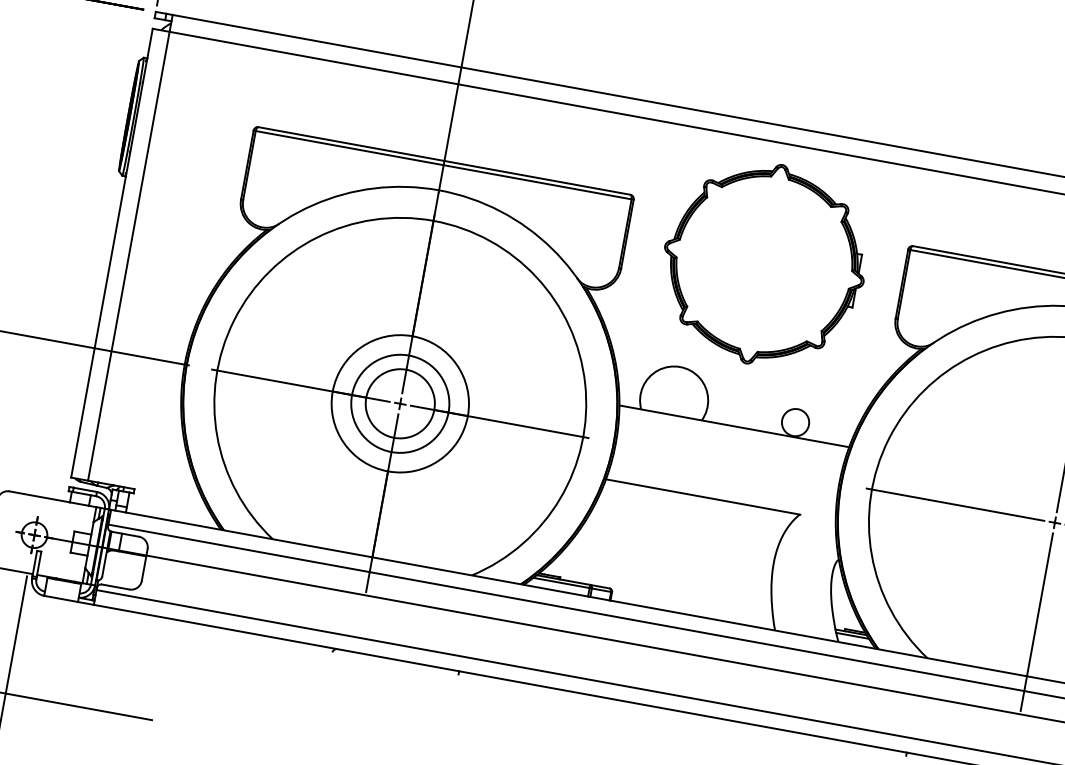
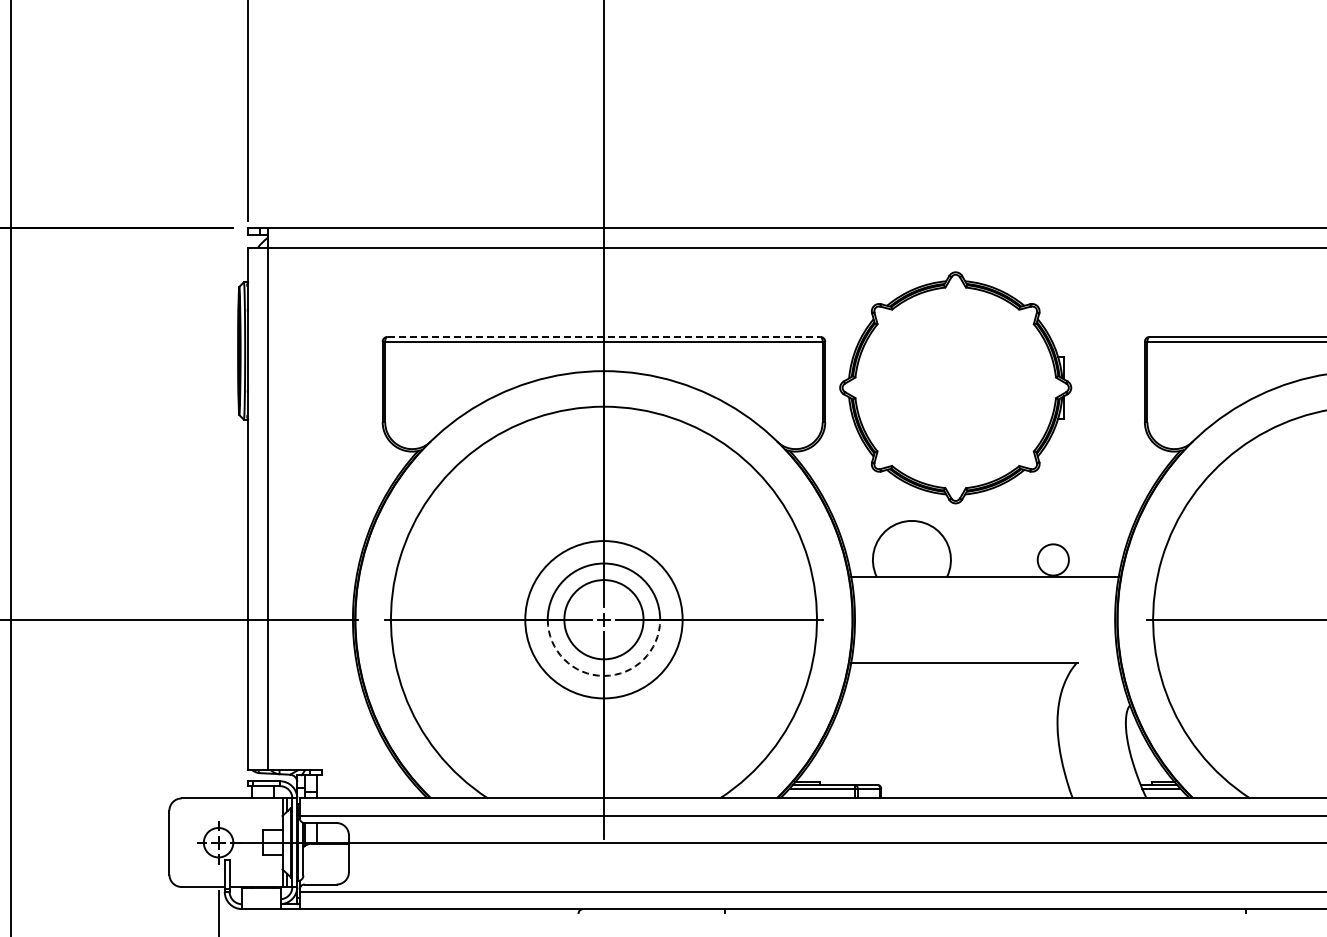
line: (444, 160) -> (604, 336), solid -> dashed
part: (764, 263) -> (955, 387), moved
arc: (391, 451) -> (603, 675), solid -> dashed

